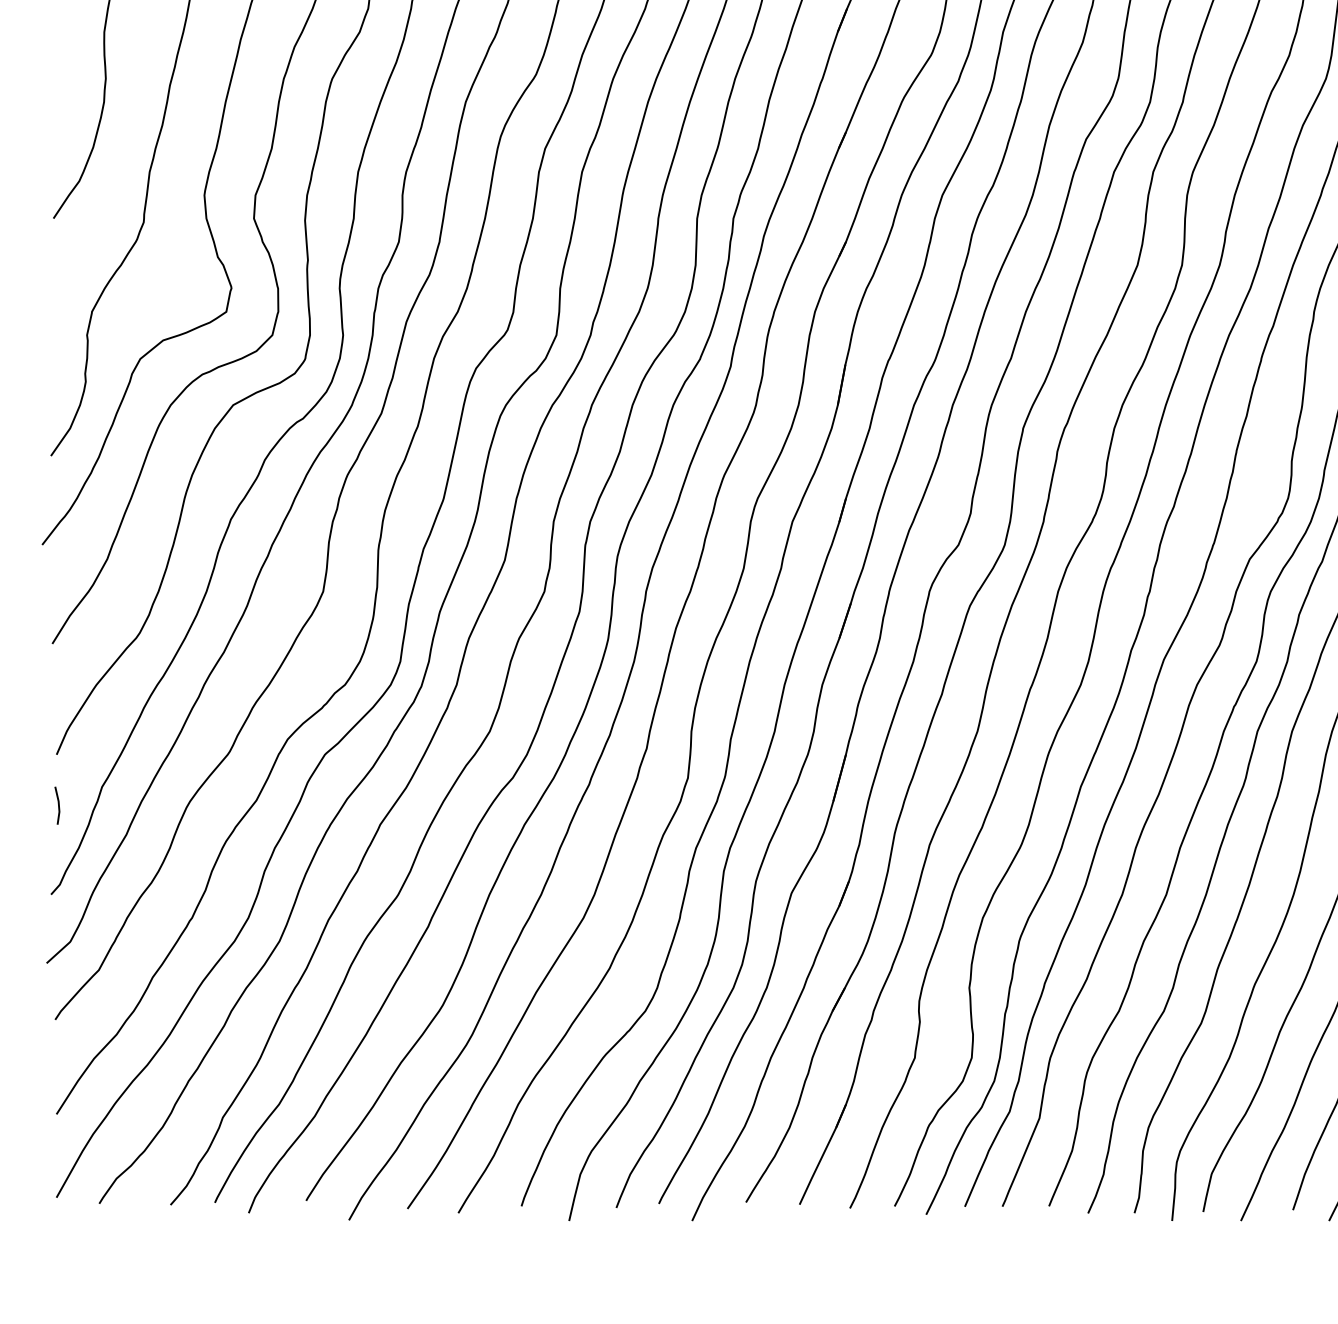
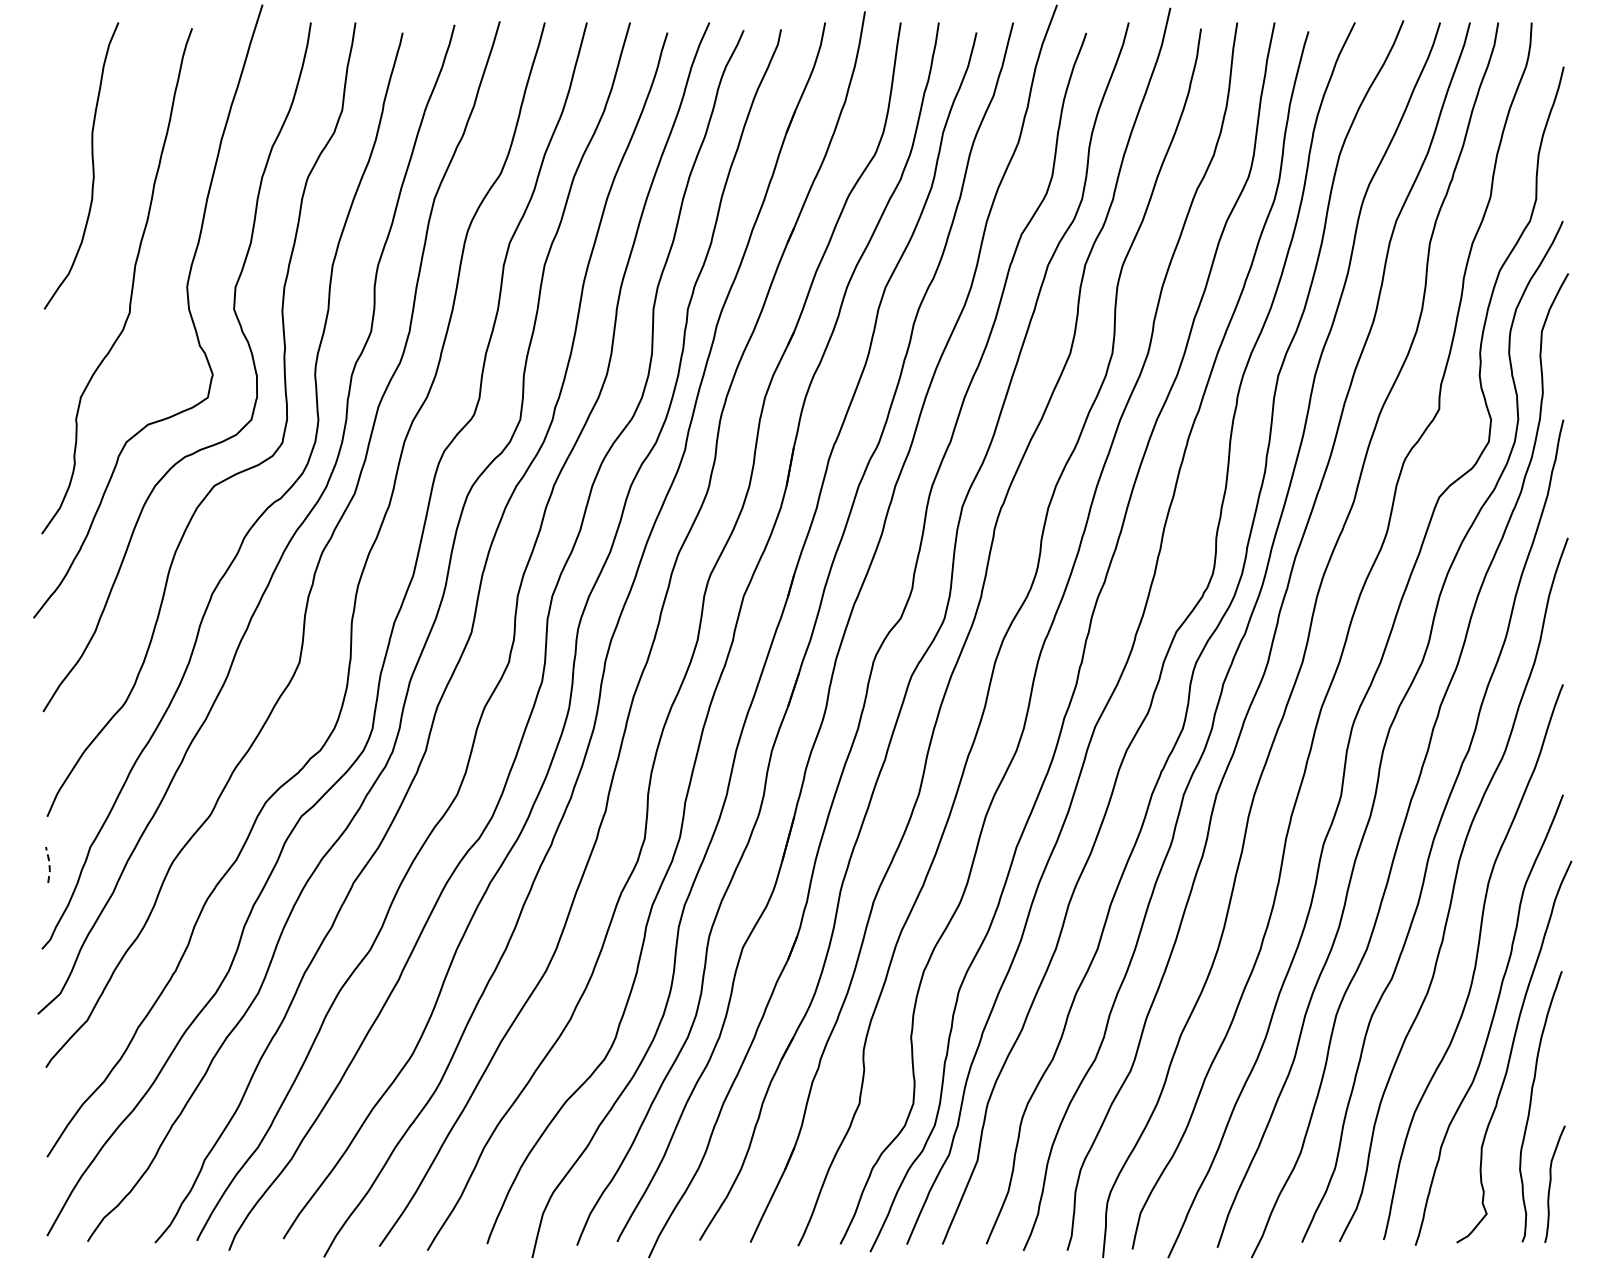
line: (58, 805) -> (49, 864), solid -> dashed

